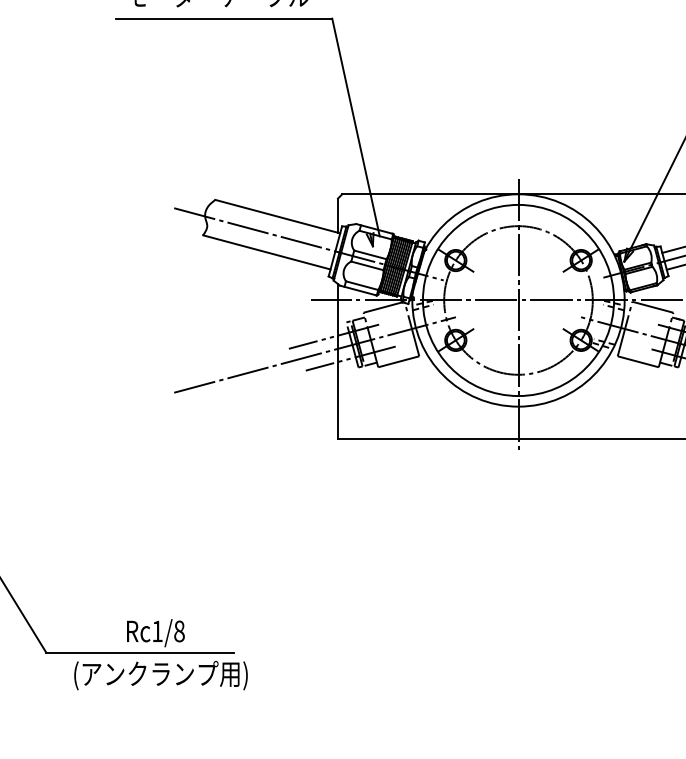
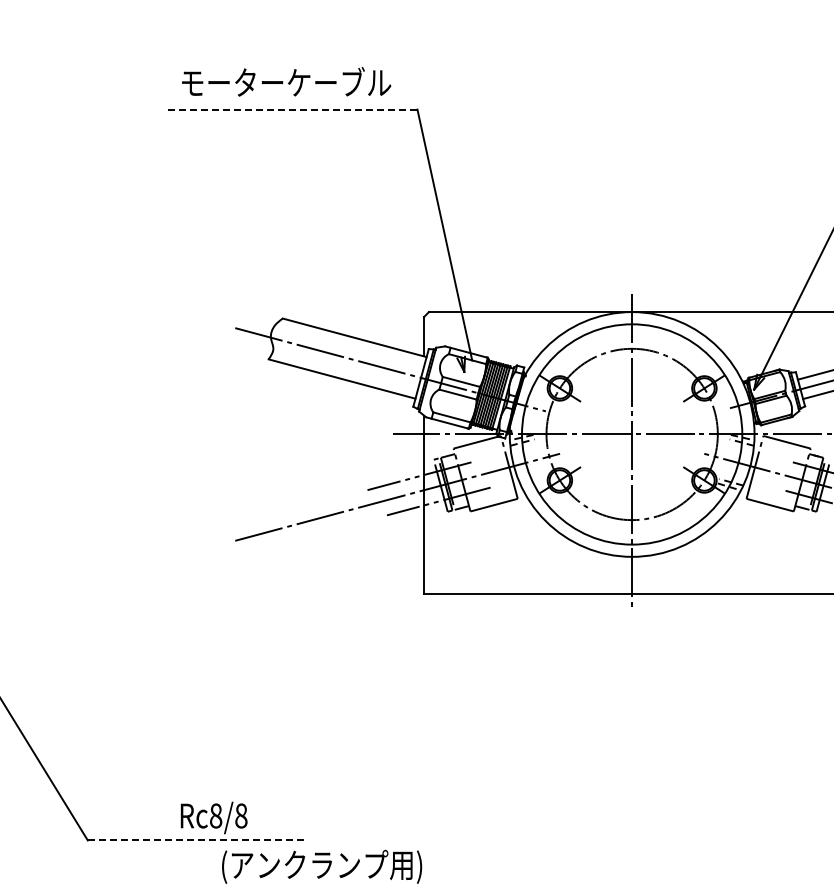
line: (223, 18) -> (292, 109), solid -> dashed
text: (157, 631) -> (216, 815), Rc1/8 -> Rc8/8
line: (140, 652) -> (196, 840), solid -> dashed
text: (161, 675) -> (322, 866), moved

